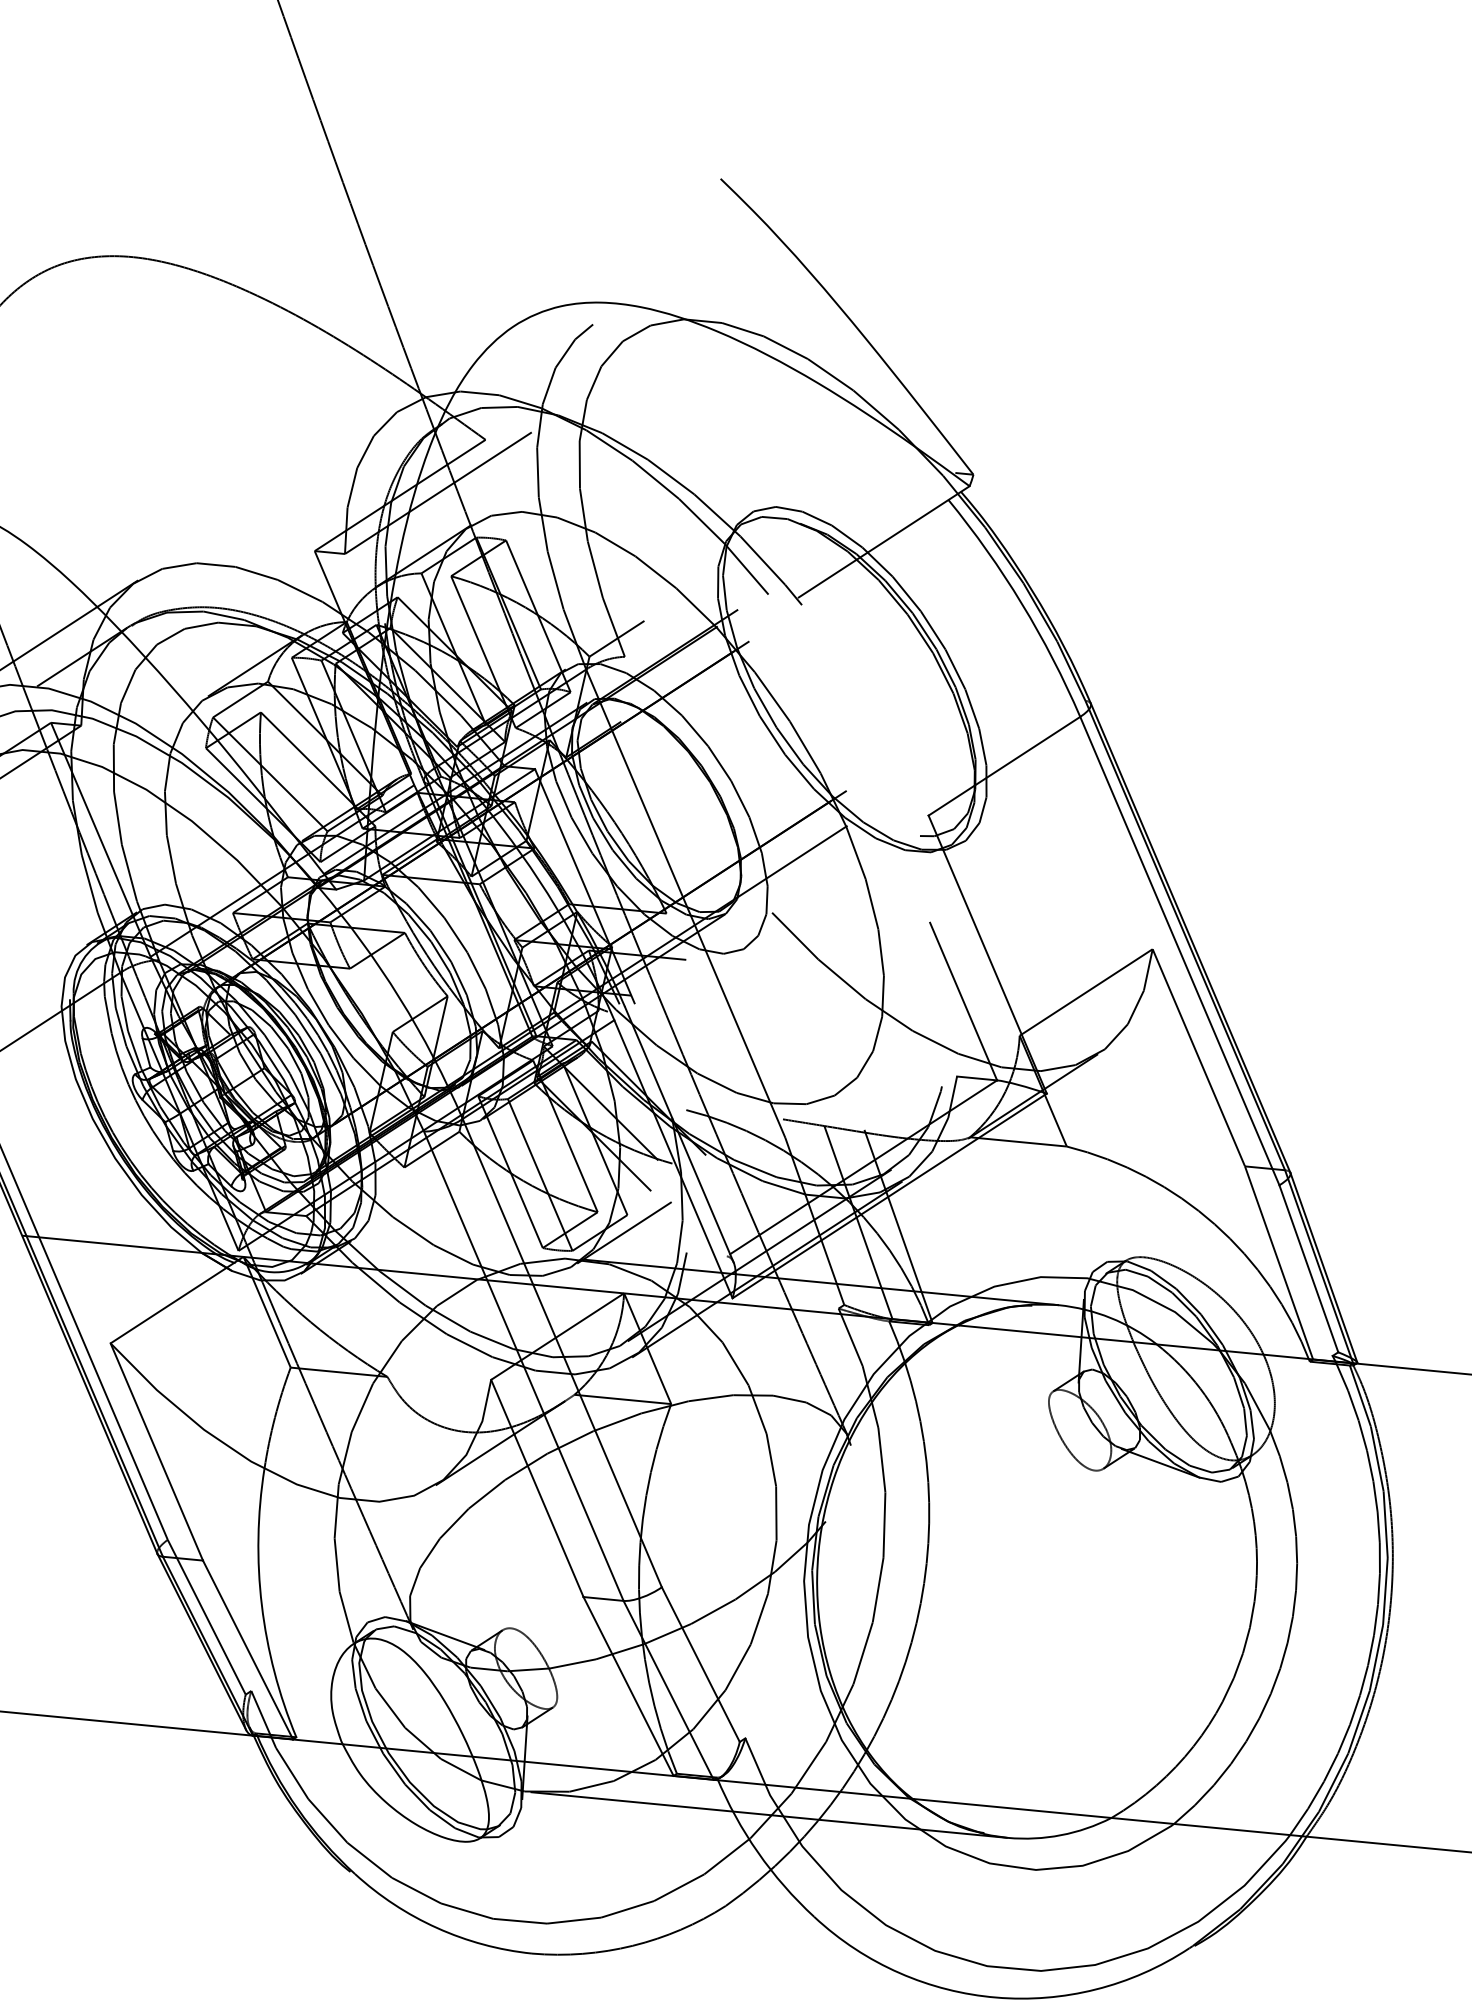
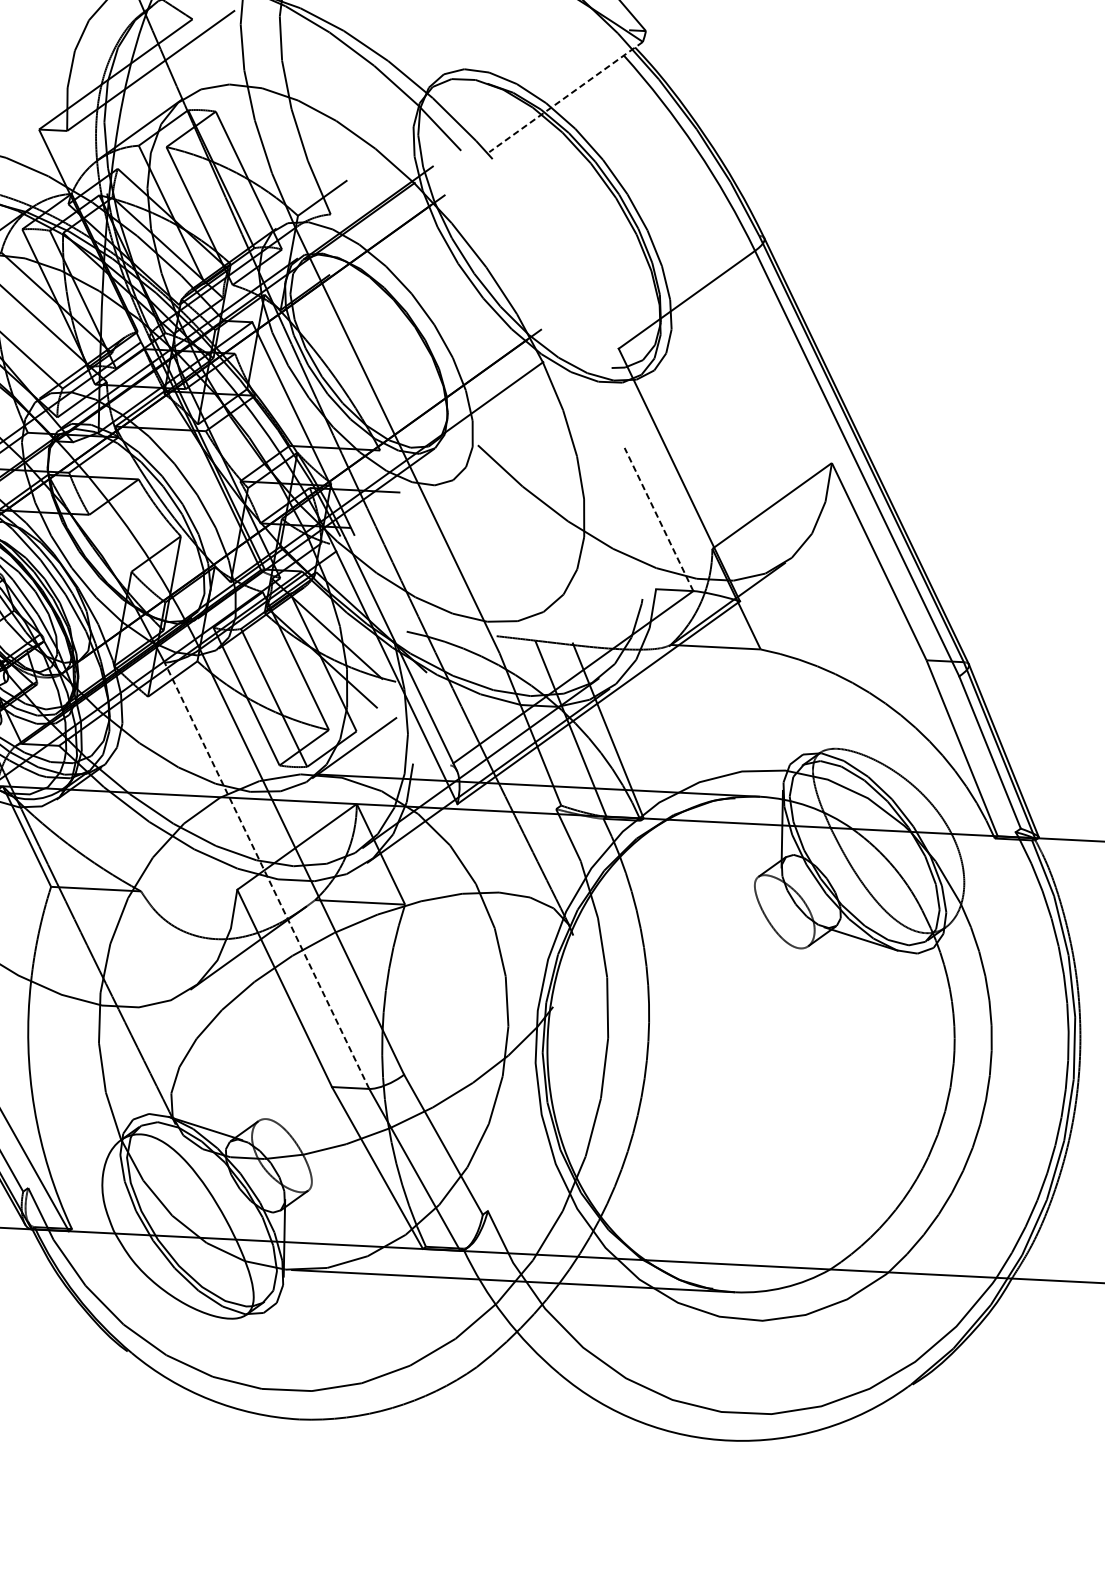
line: (884, 541) -> (566, 96), solid -> dashed
line: (963, 1001) -> (658, 519), solid -> dashed
line: (523, 1366) -> (266, 876), solid -> dashed

